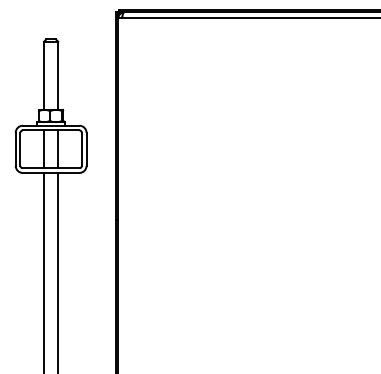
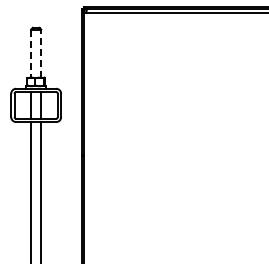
line: (58, 75) -> (41, 53), solid -> dashed
line: (44, 77) -> (31, 54), solid -> dashed

